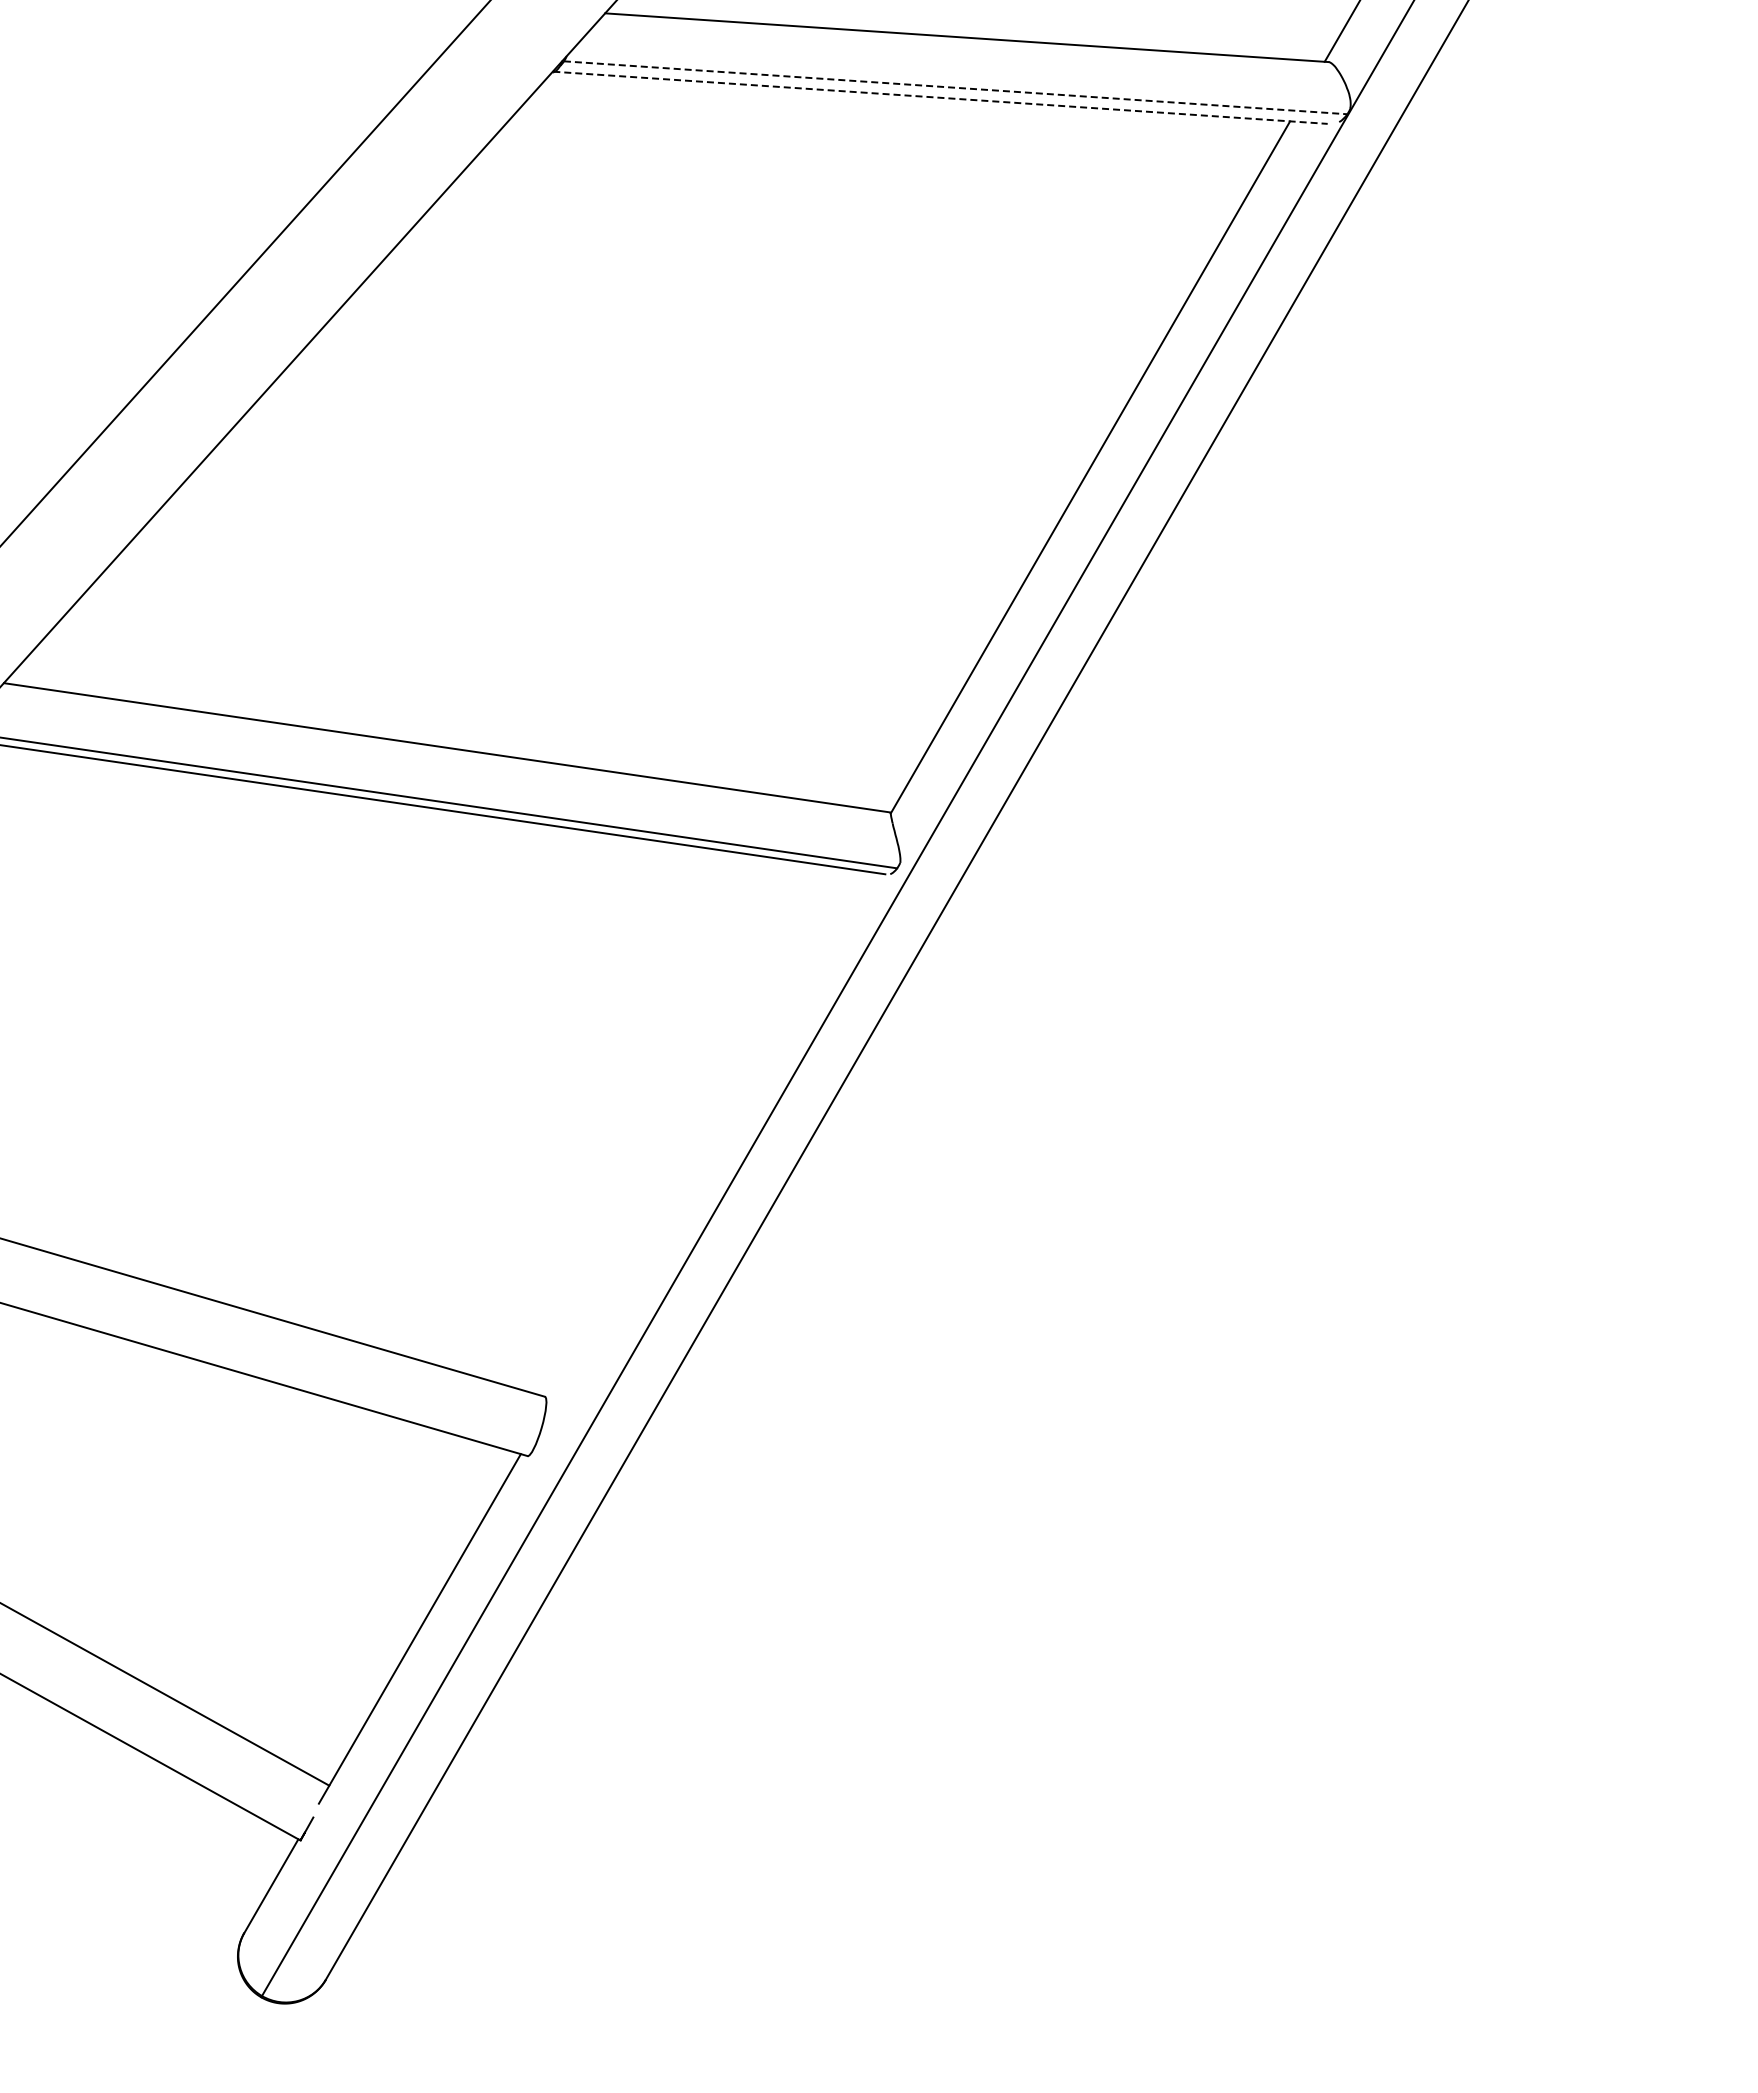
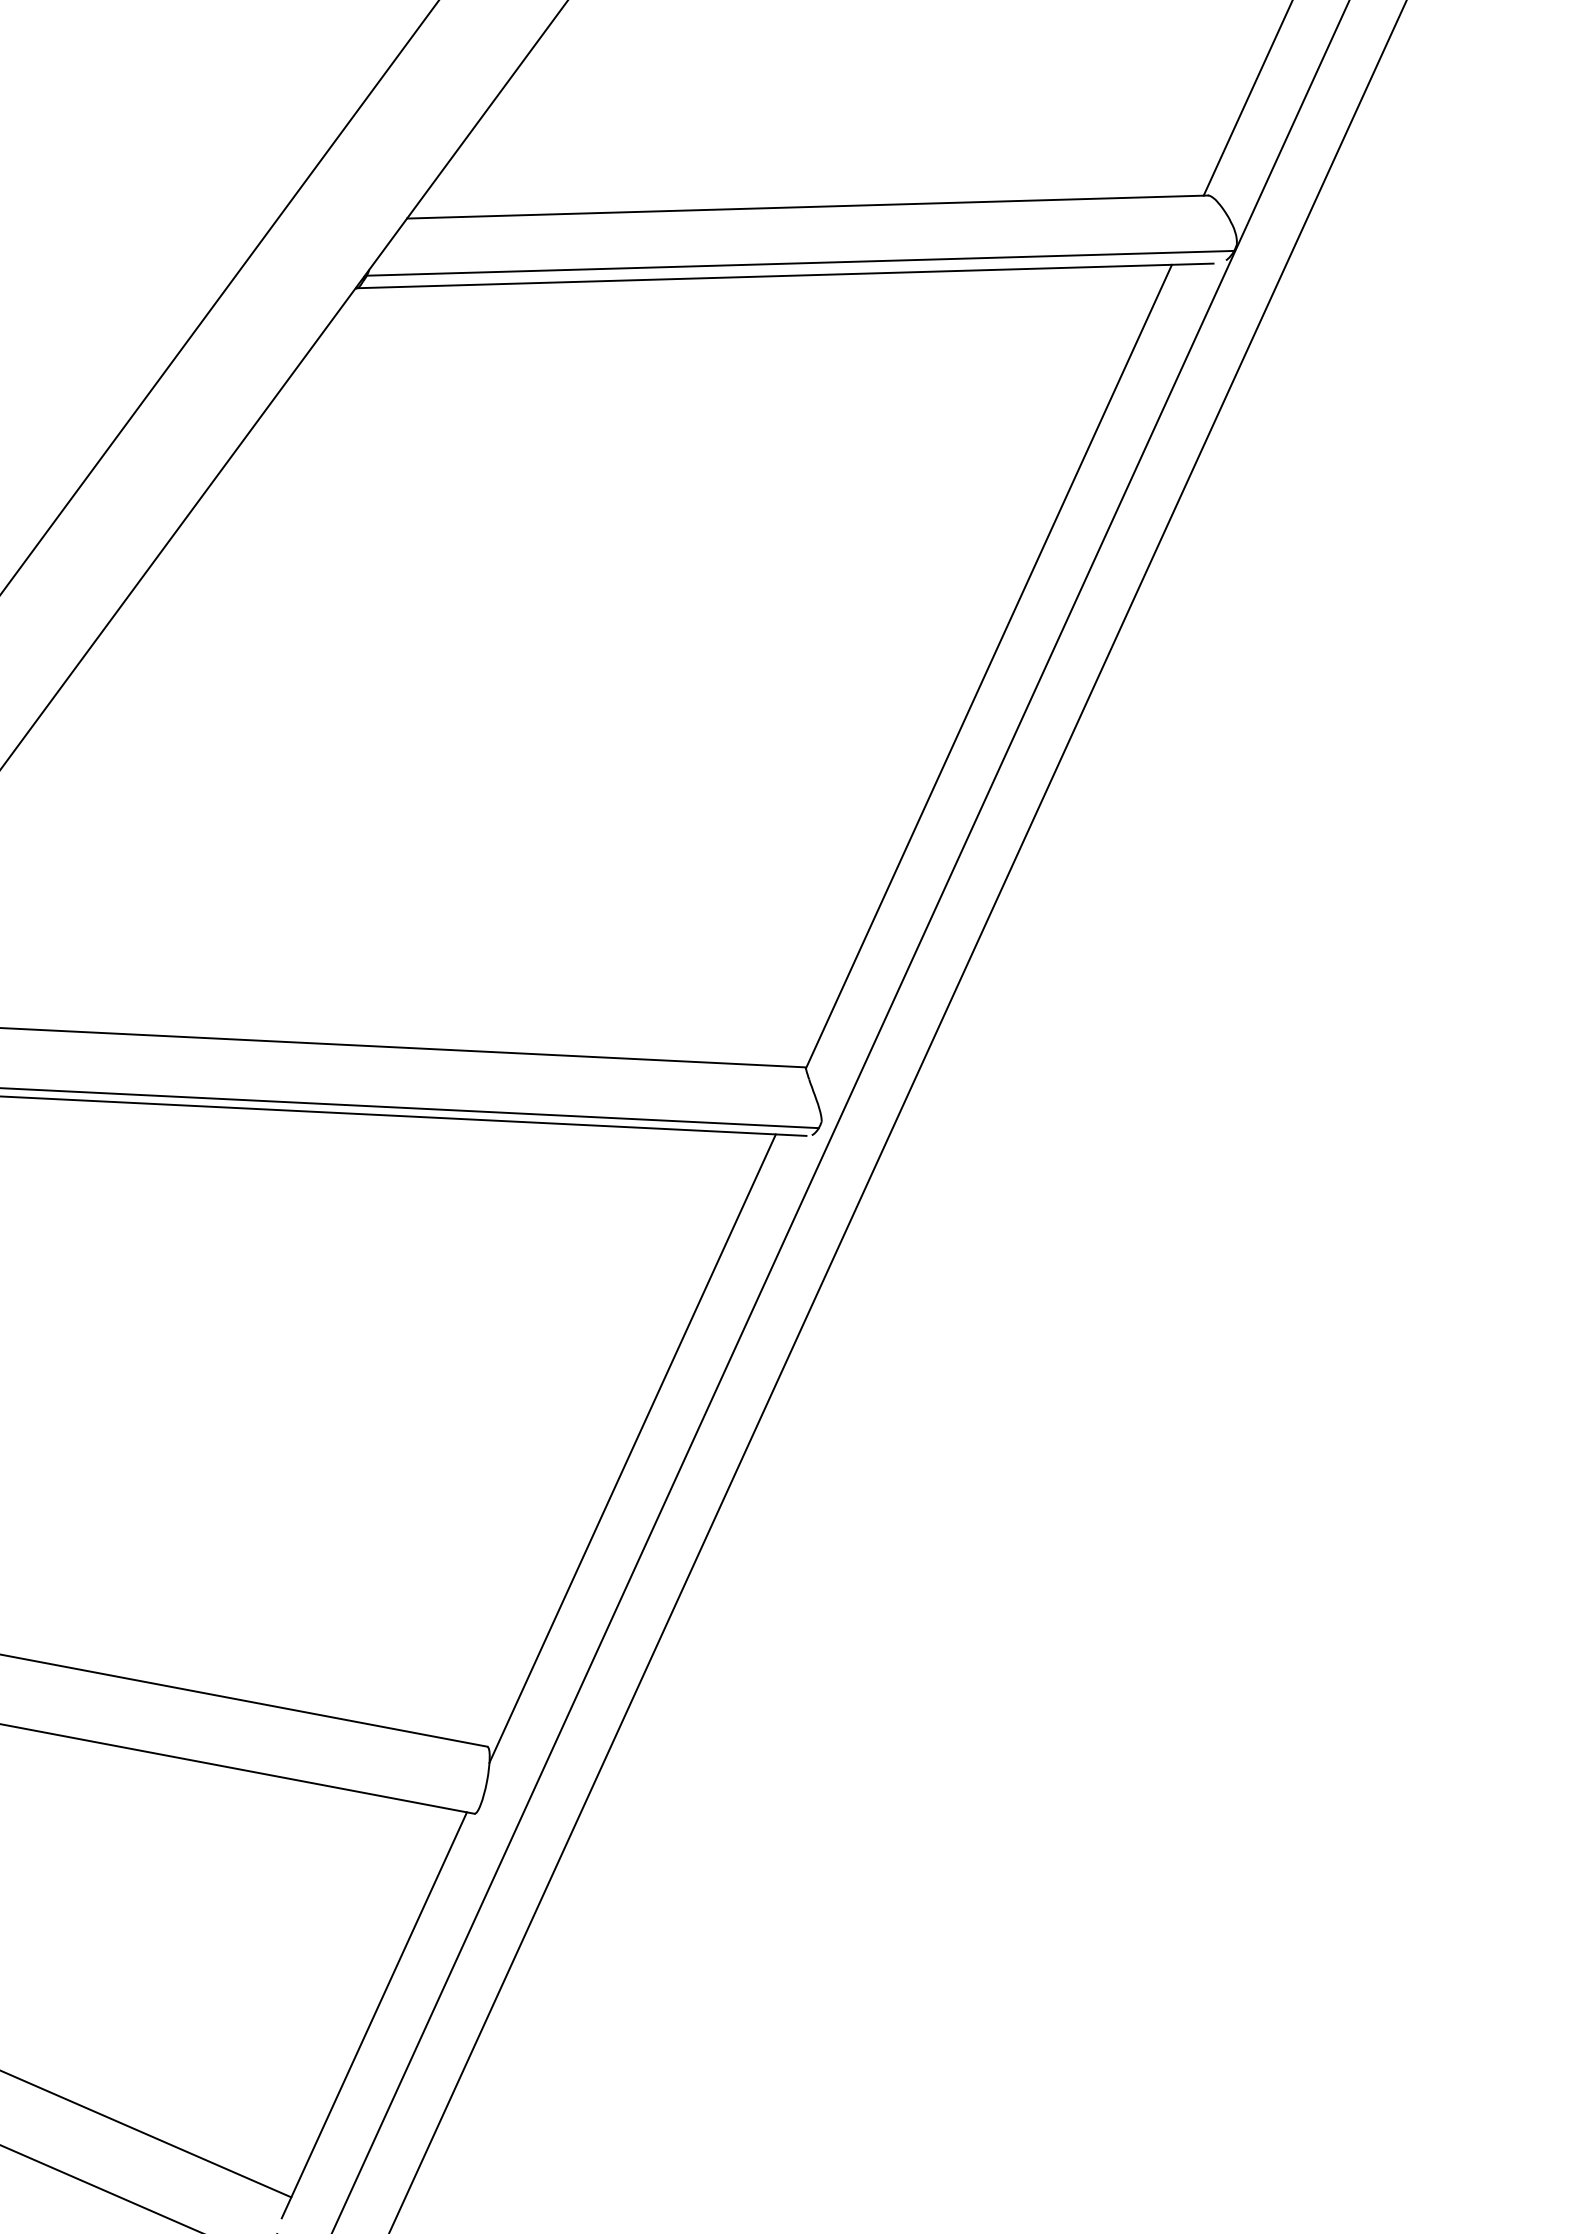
line: (955, 87) -> (800, 263), dashed -> solid
line: (940, 97) -> (784, 275), dashed -> solid
line: (701, 1140) -> (632, 1448), added

